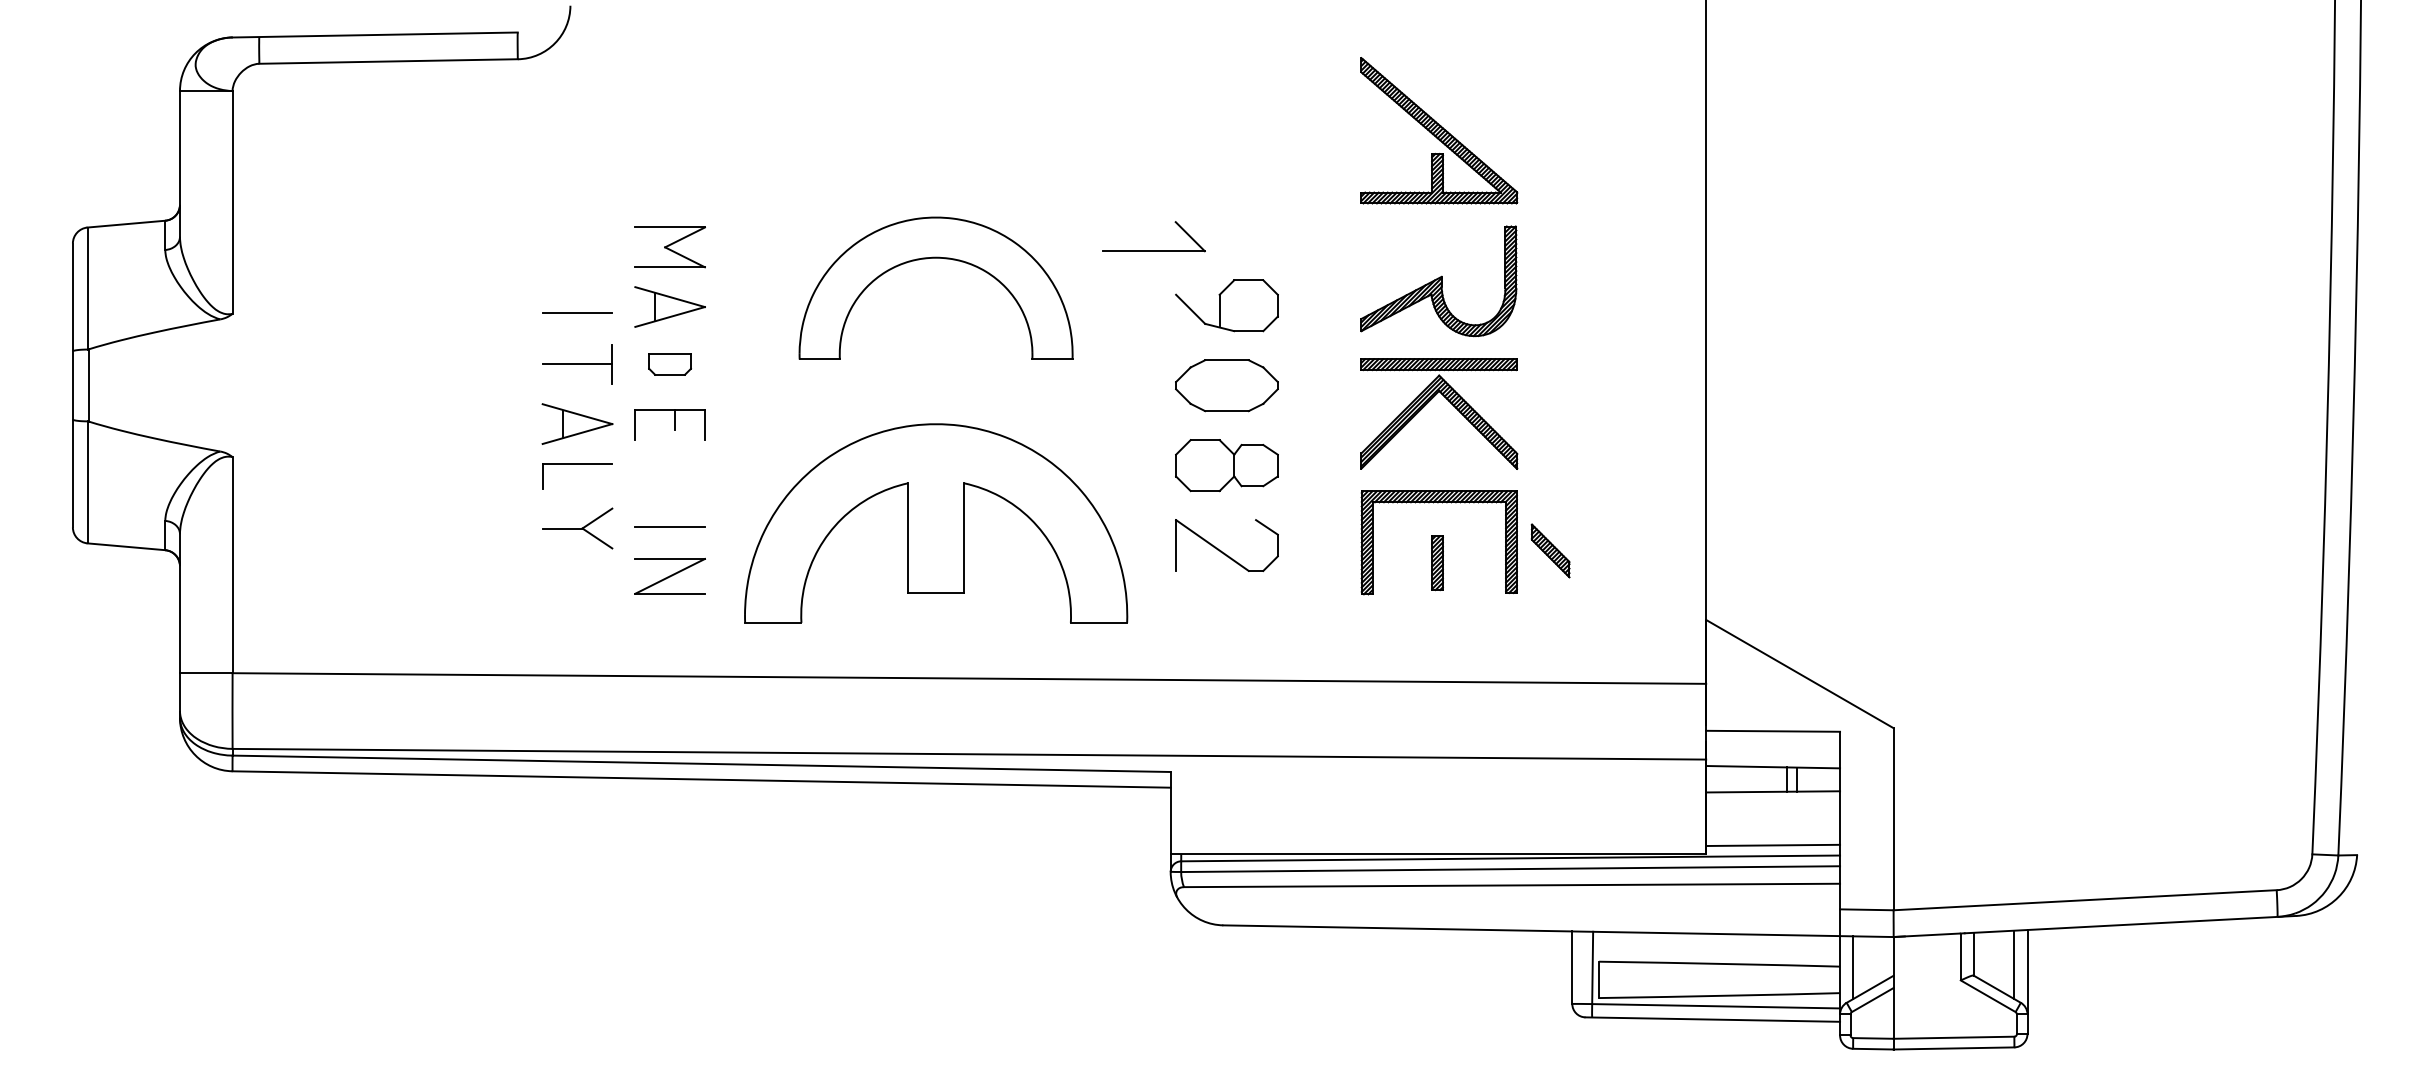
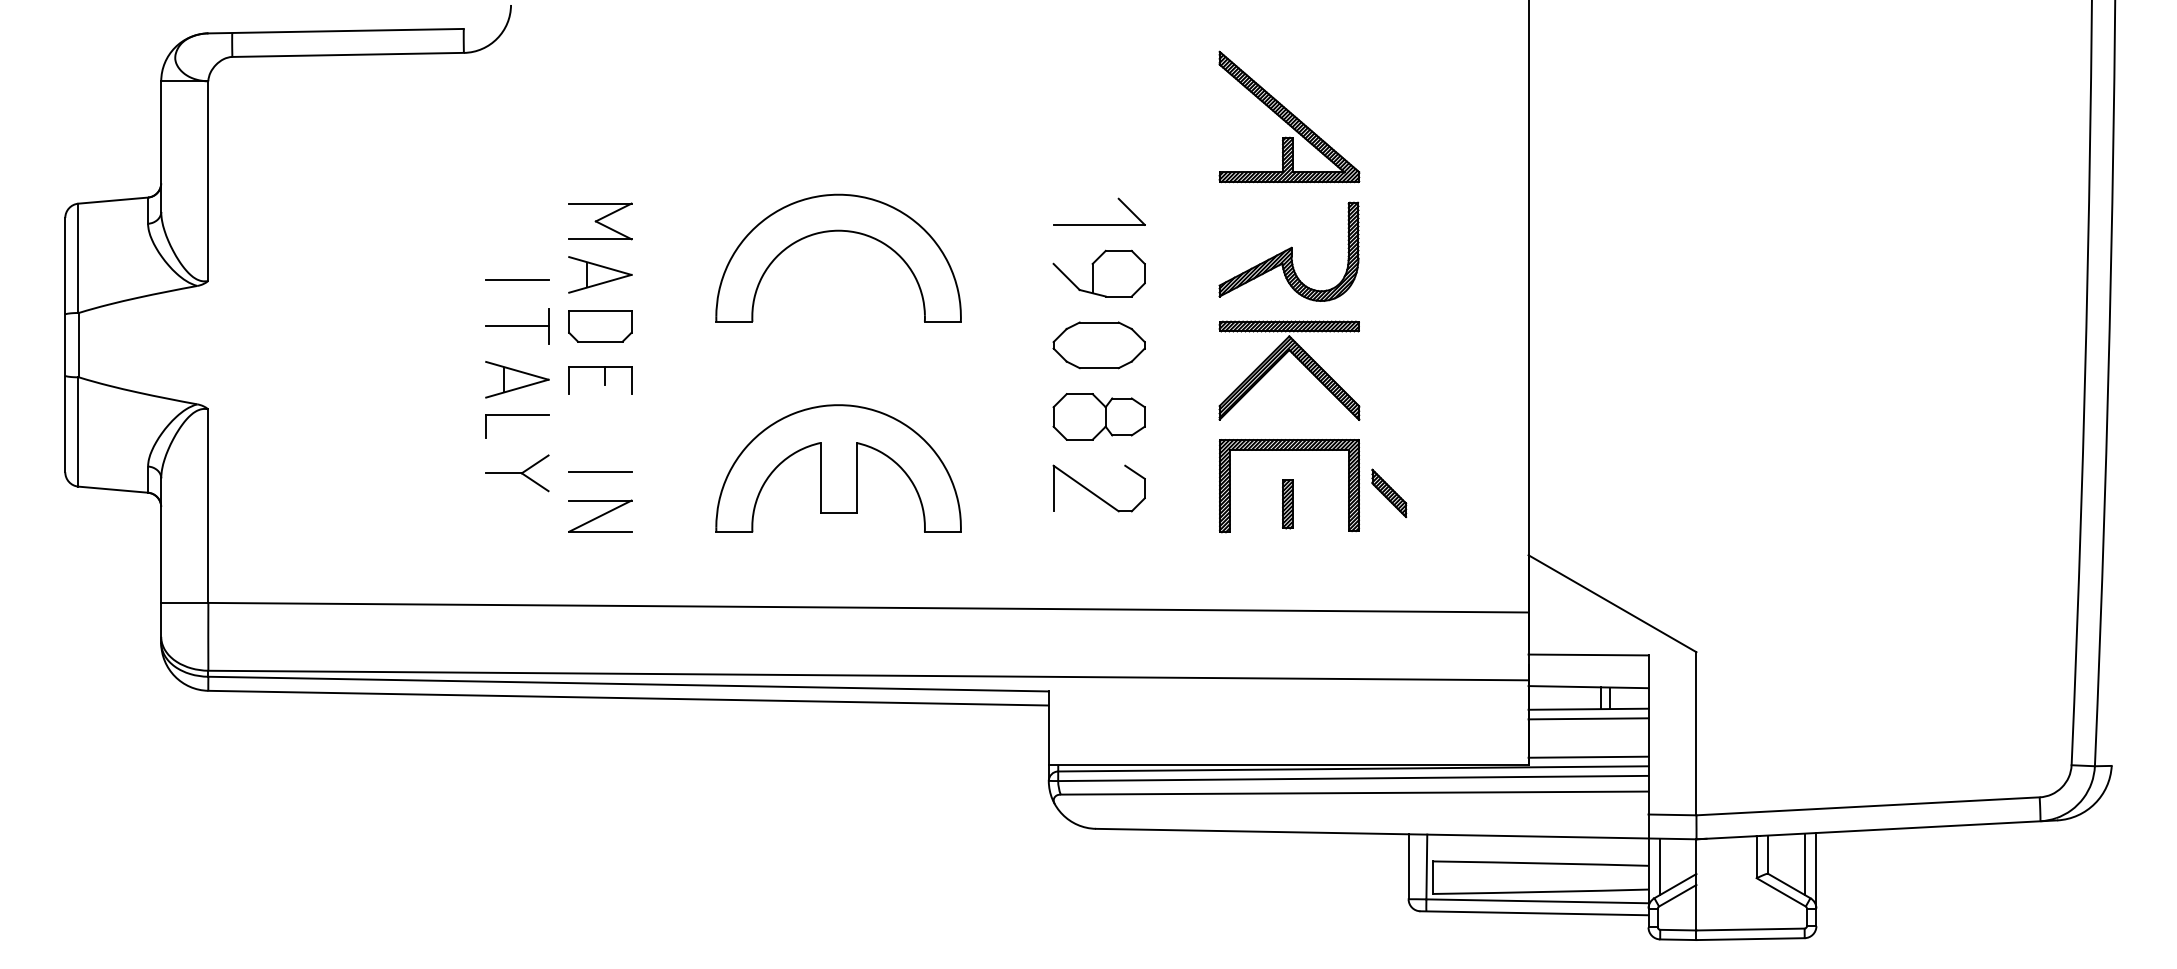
part: (1153, 250) -> (1098, 224), moved
part: (669, 364) -> (599, 326), size x1.67
part: (935, 522) -> (838, 467), size x0.71
line: (1773, 802) -> (1588, 718), added

